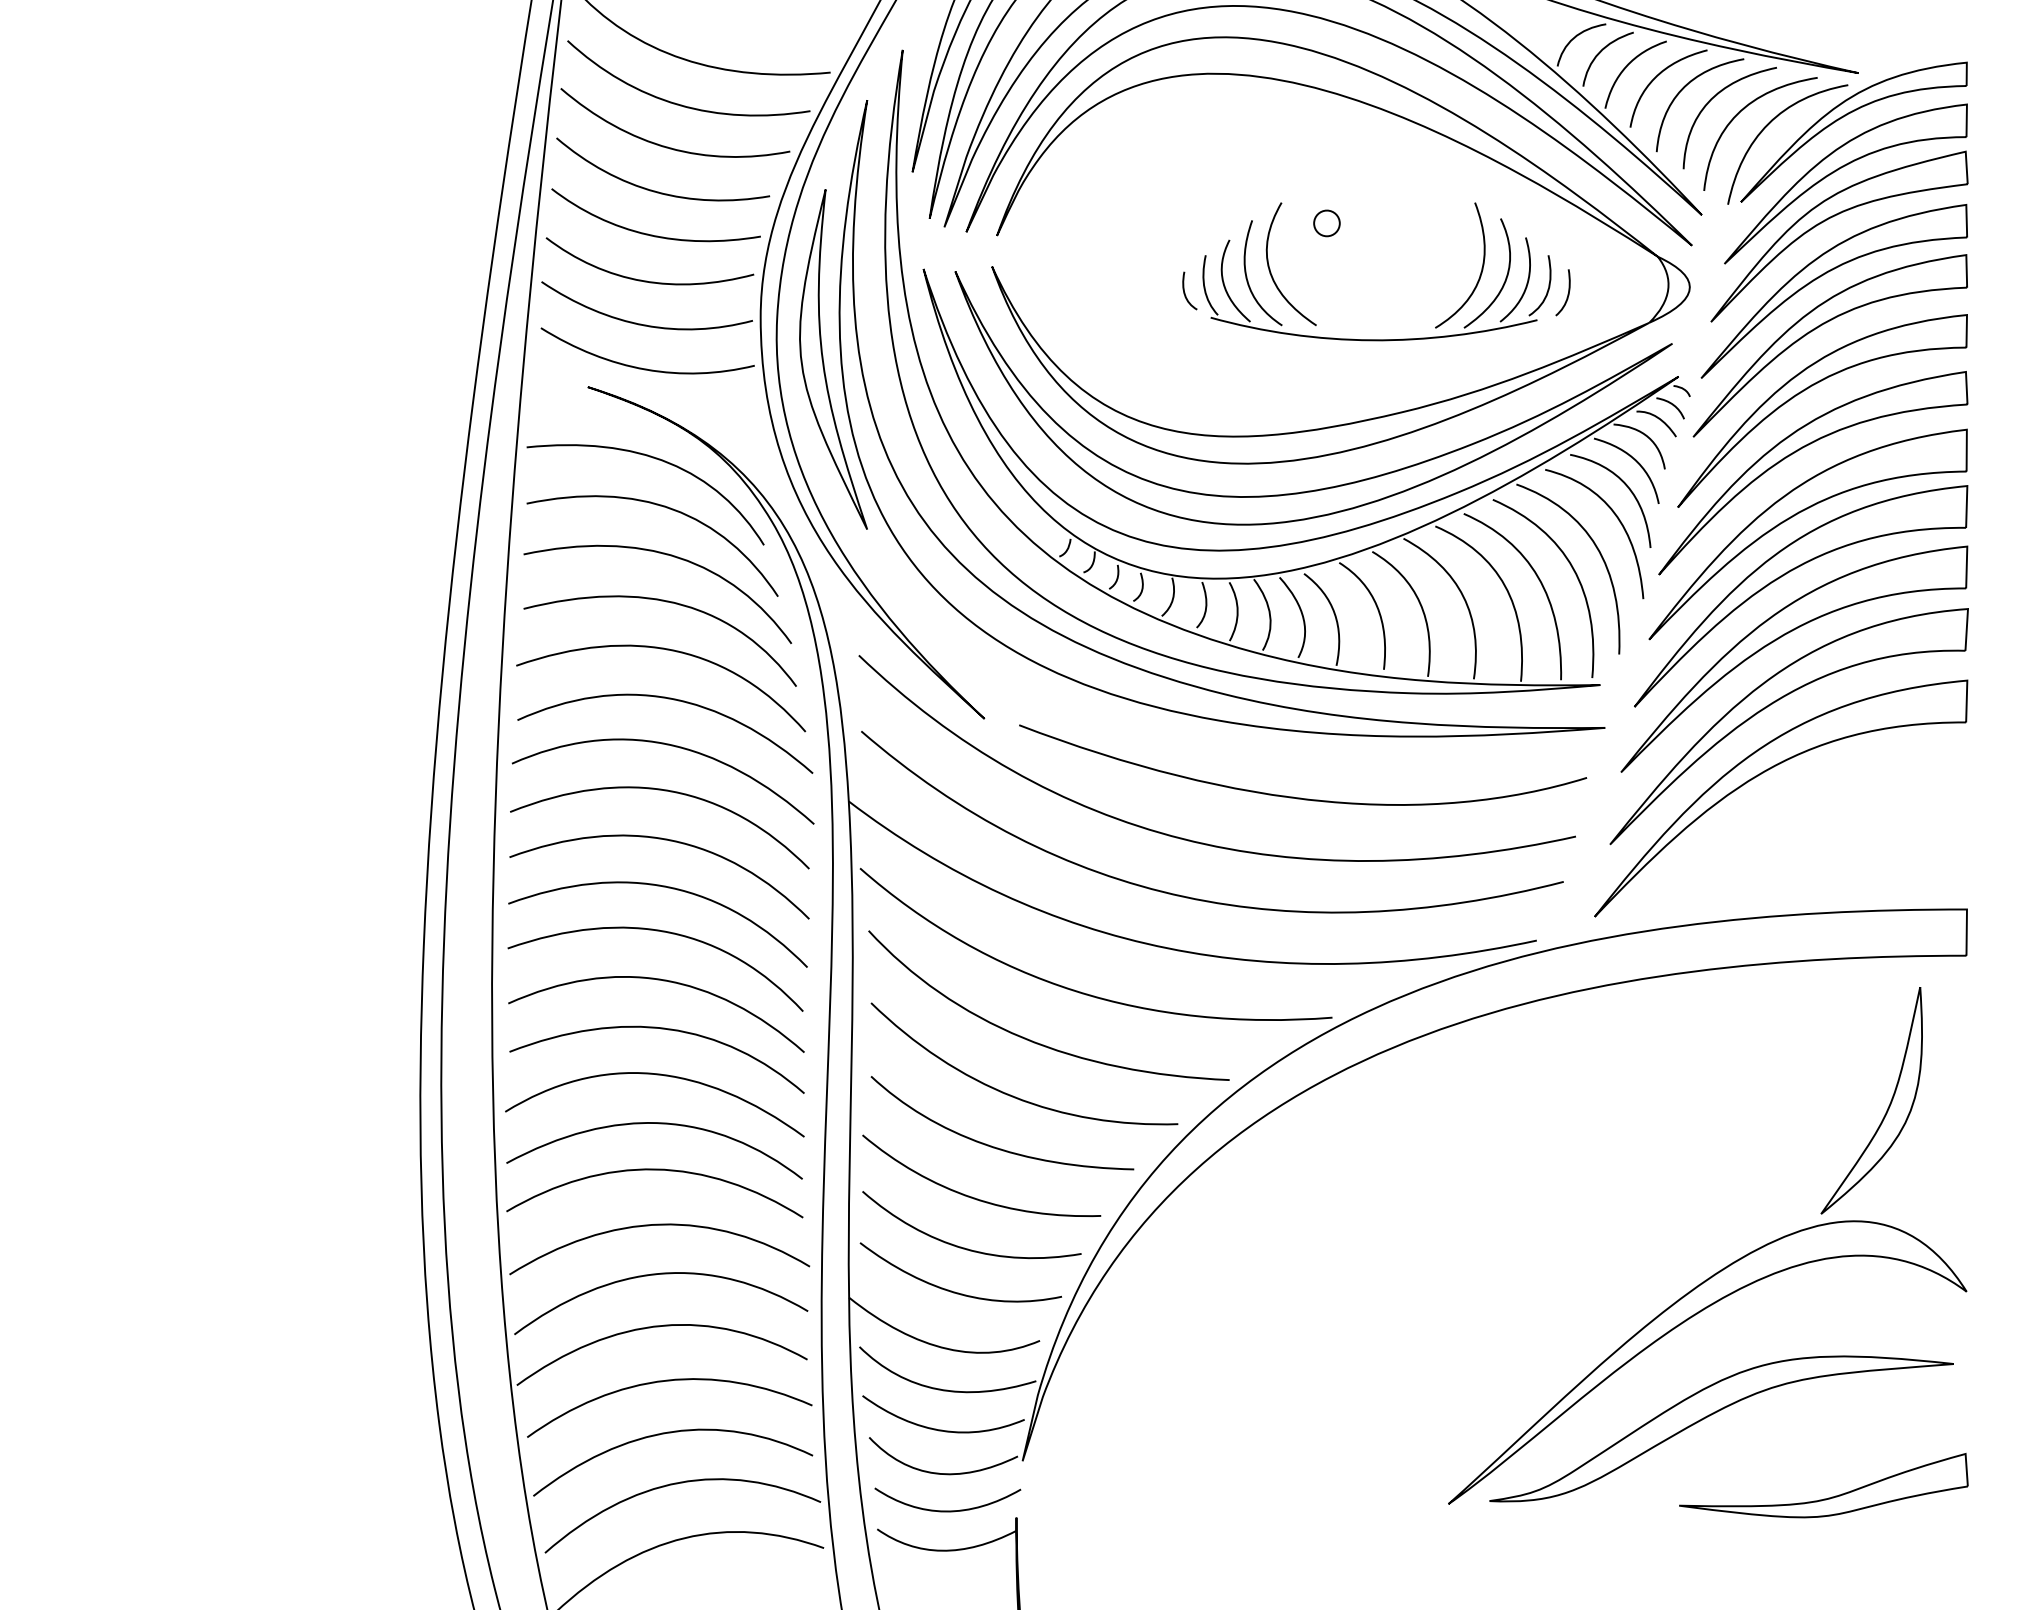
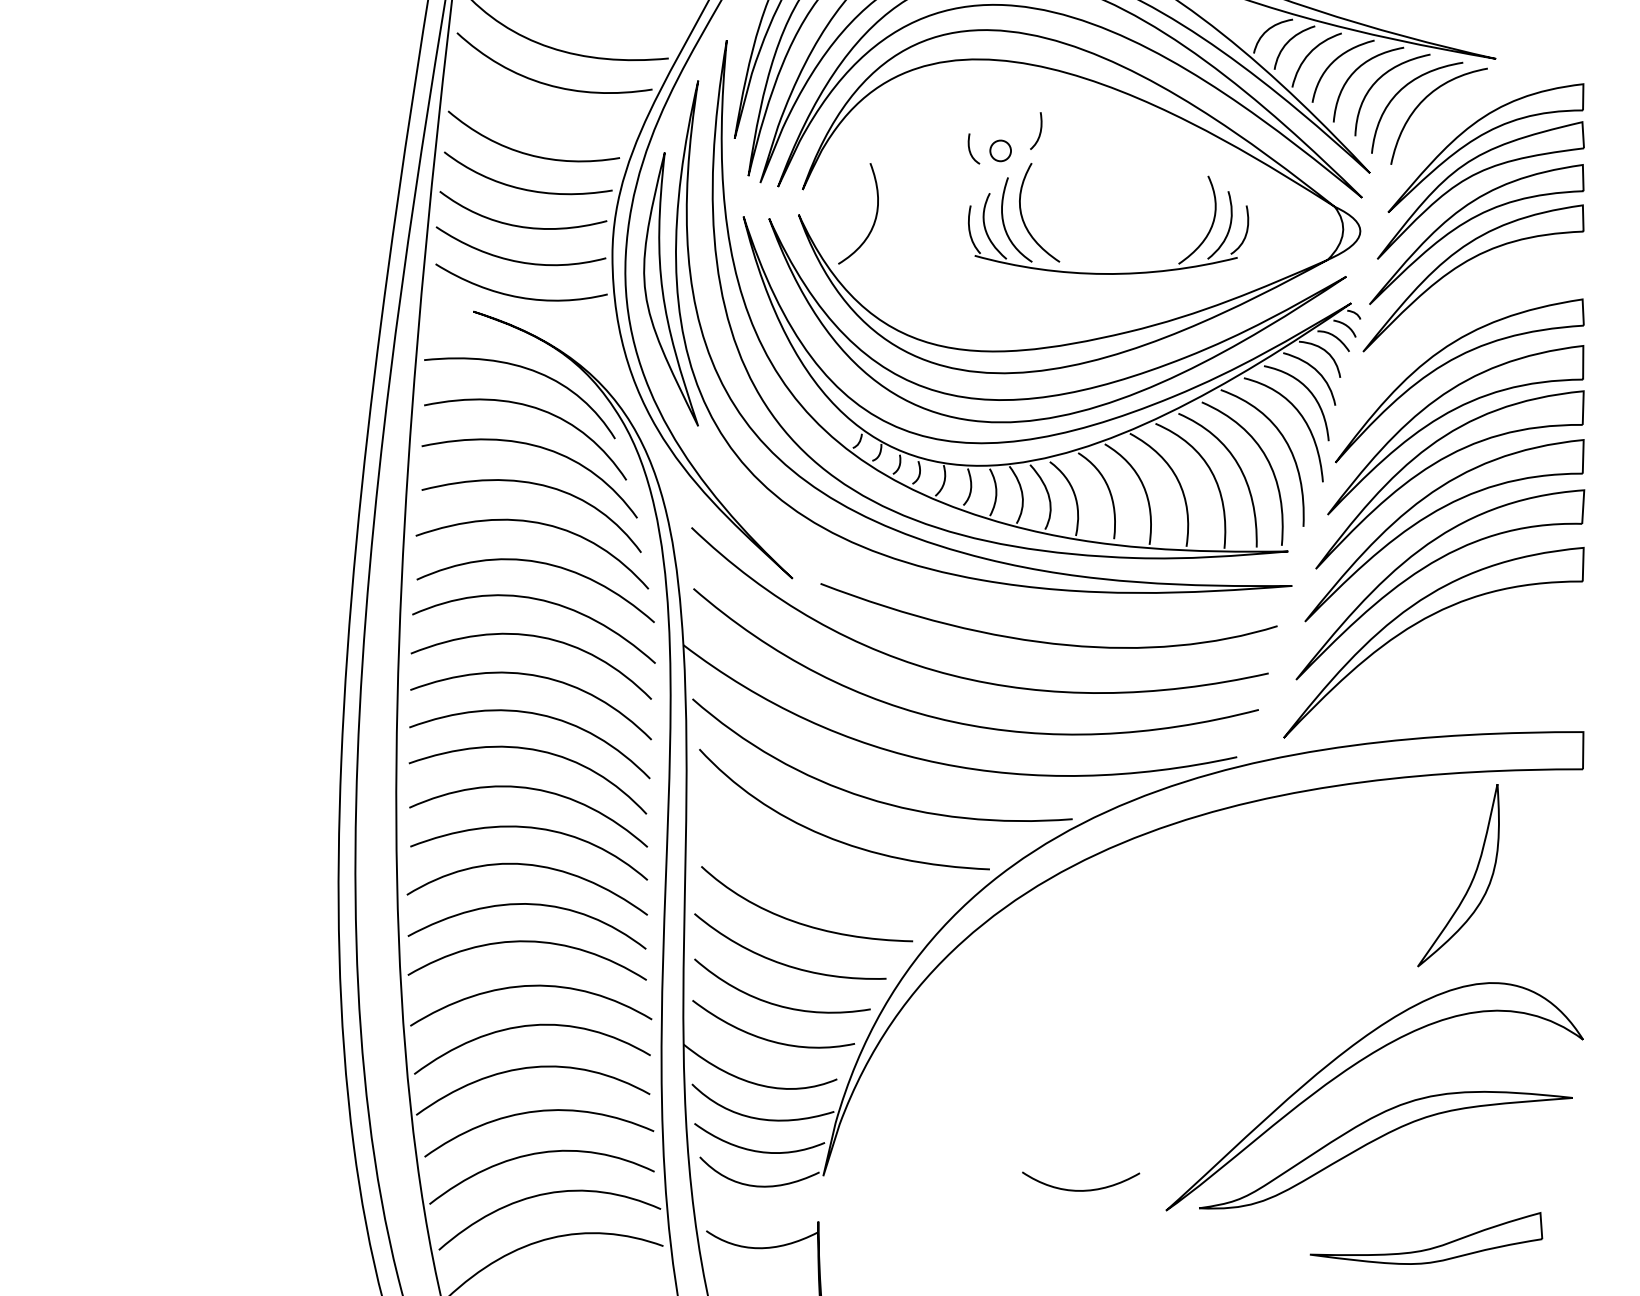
part: (1845, 116) -> (1485, 93), removed
curve: (668, 146) -> (538, 117), removed
part: (1326, 223) -> (1000, 150), moved
curve: (1481, 267) -> (875, 215), moved
curve: (1185, 292) -> (970, 150), moved
curve: (1567, 293) -> (1039, 131), moved
part: (1807, 389) -> (1455, 313), removed
curve: (1013, 1095) -> (815, 881), removed
part: (1888, 1105) -> (1471, 879), moved
part: (1828, 1497) -> (1430, 1248), moved
curve: (947, 1510) -> (1080, 1190), moved

